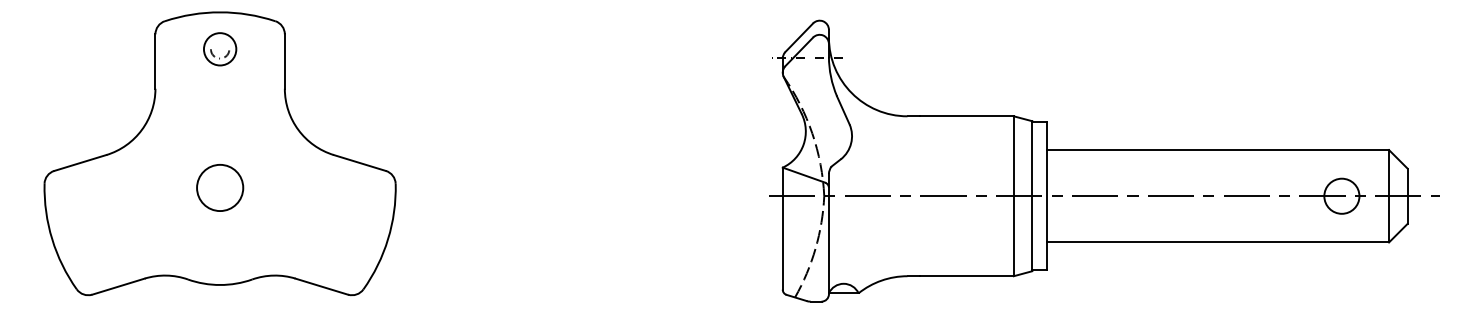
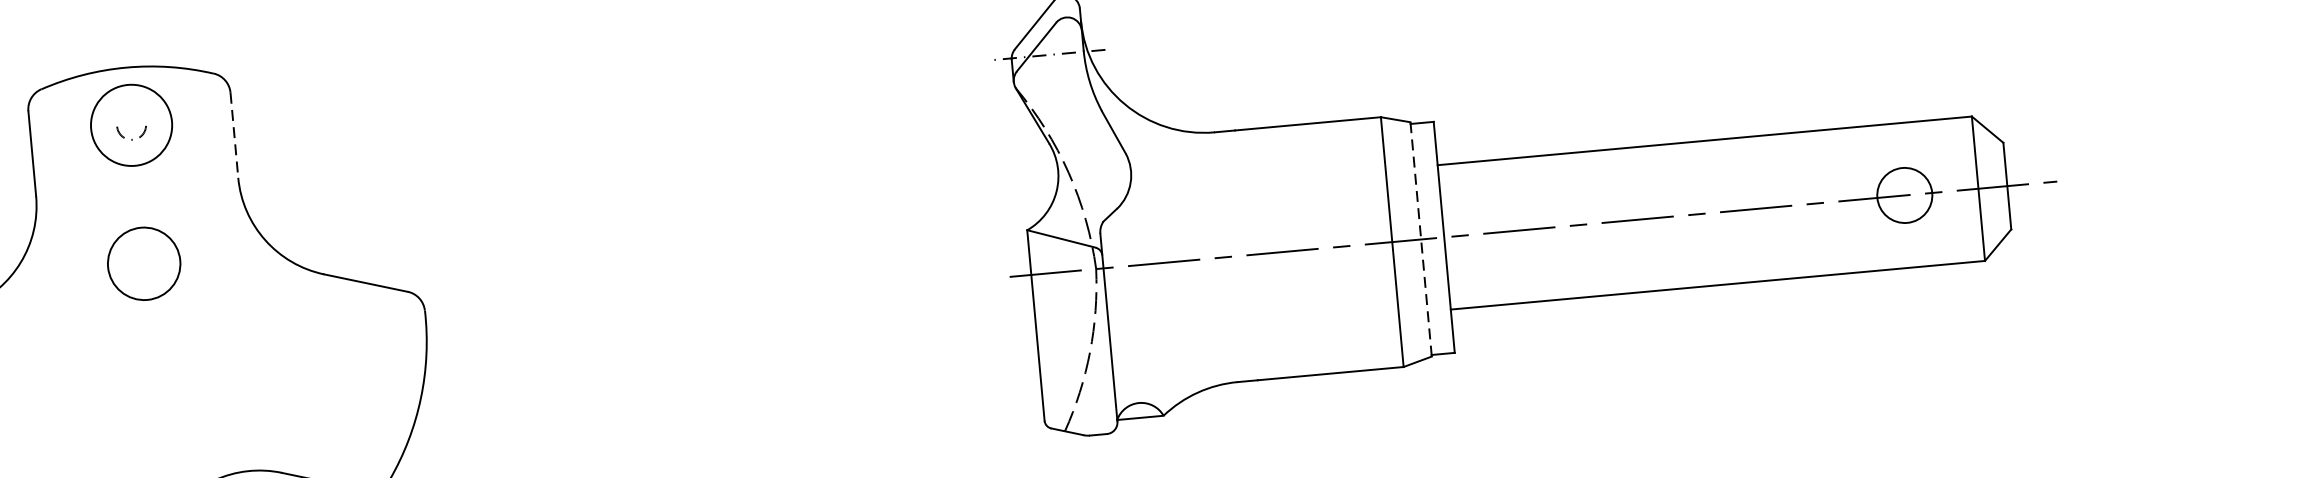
circle: (219, 49) -> (130, 125), size x1.6
line: (284, 62) -> (233, 136), solid -> dashed
circle: (220, 187) -> (144, 263), moved
line: (1032, 195) -> (1421, 238), solid -> dashed

